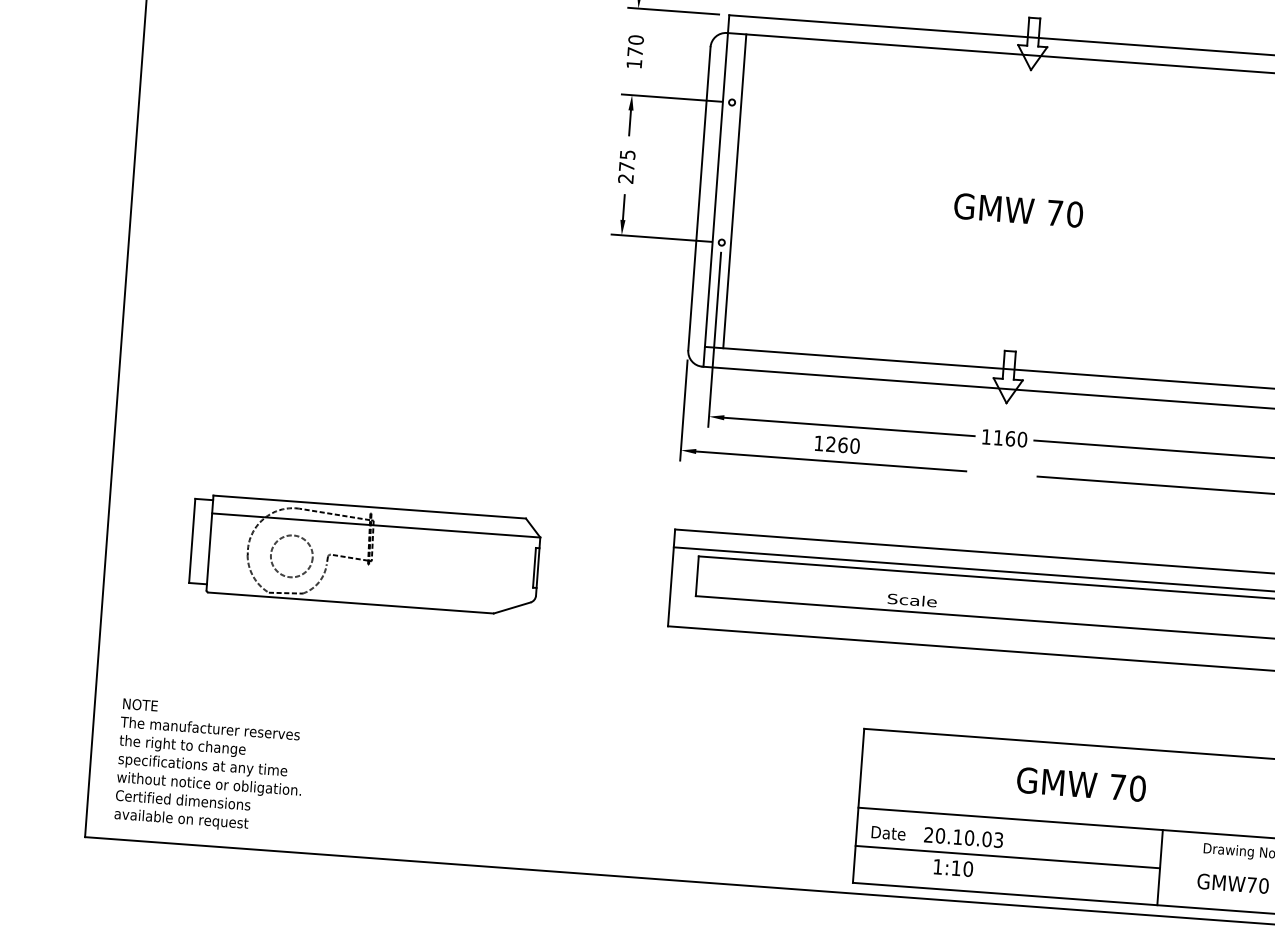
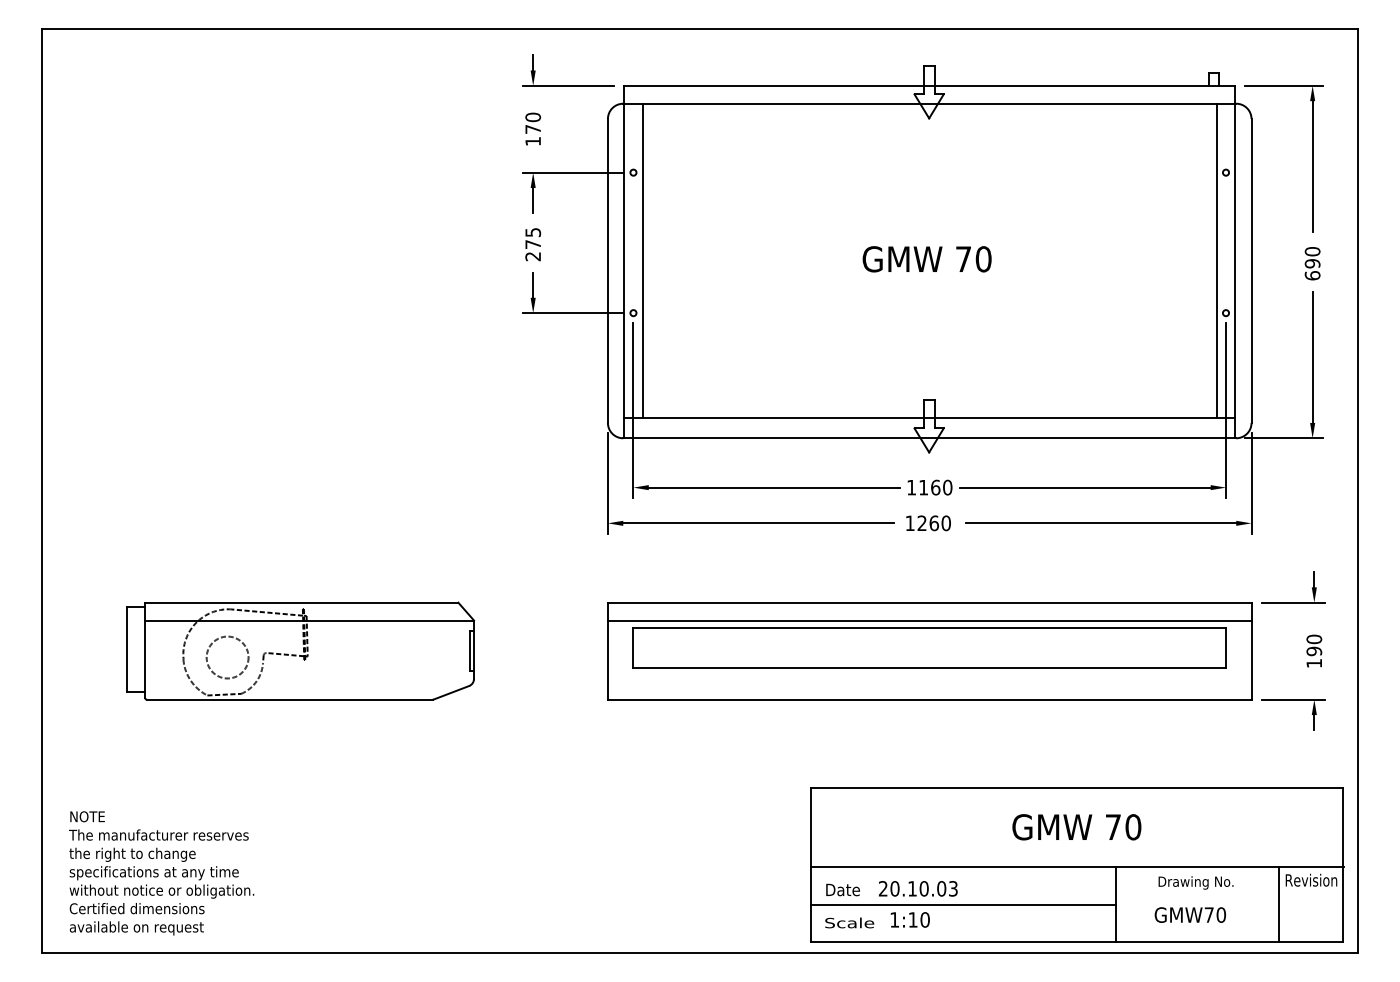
text: (837, 444) -> (928, 523), moved
text: (912, 599) -> (849, 922), moved
text: (1081, 784) -> (1076, 827), moved

